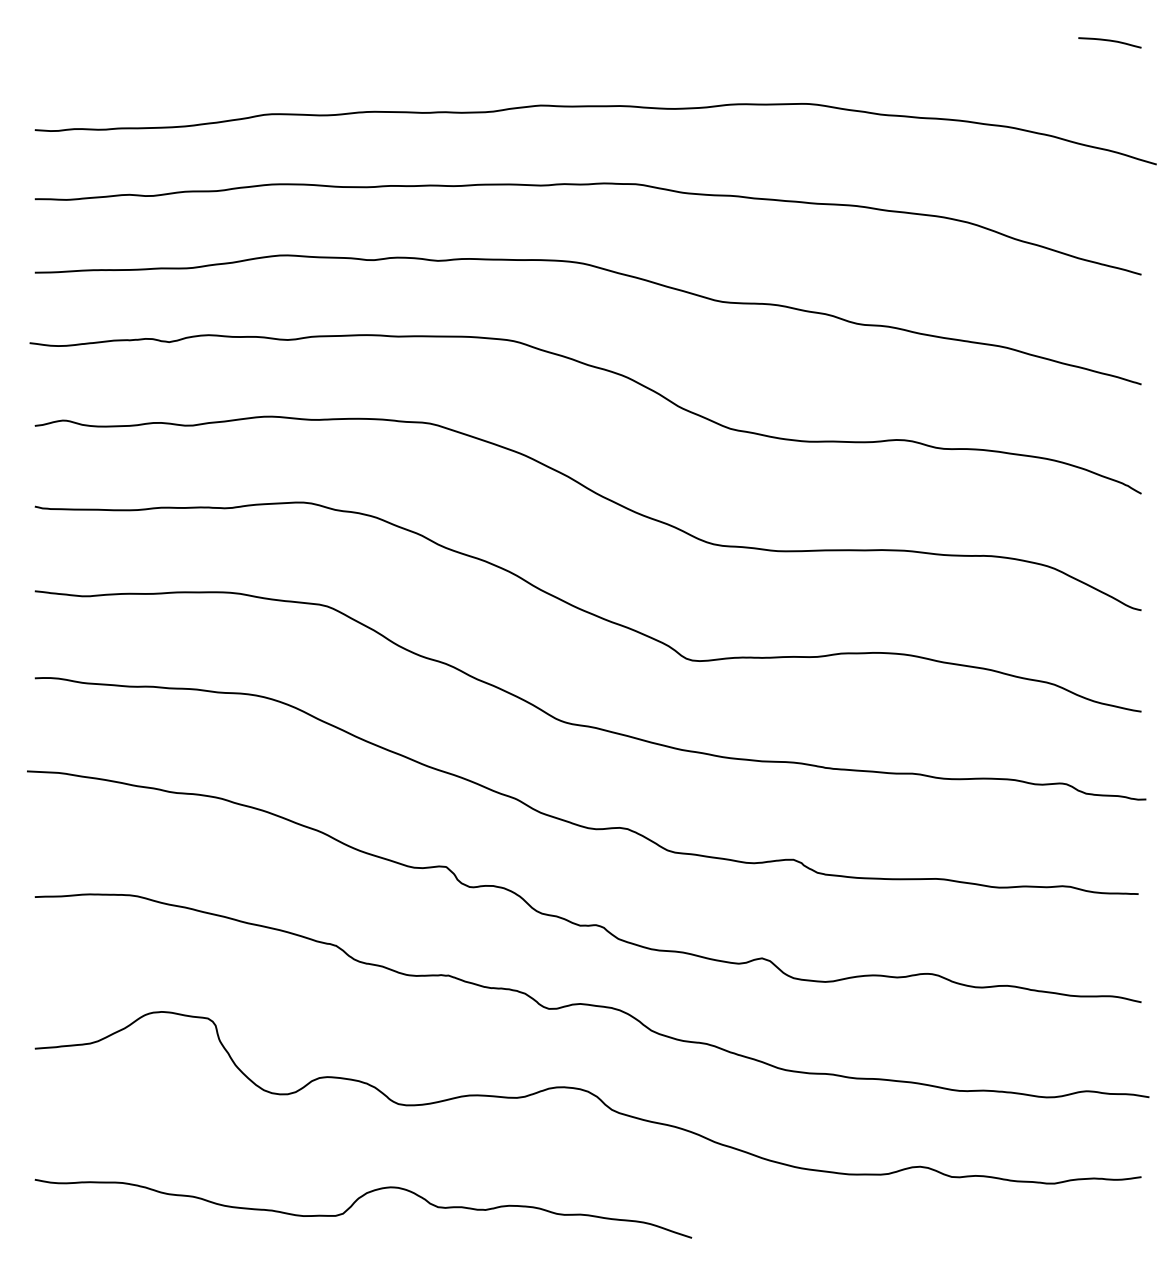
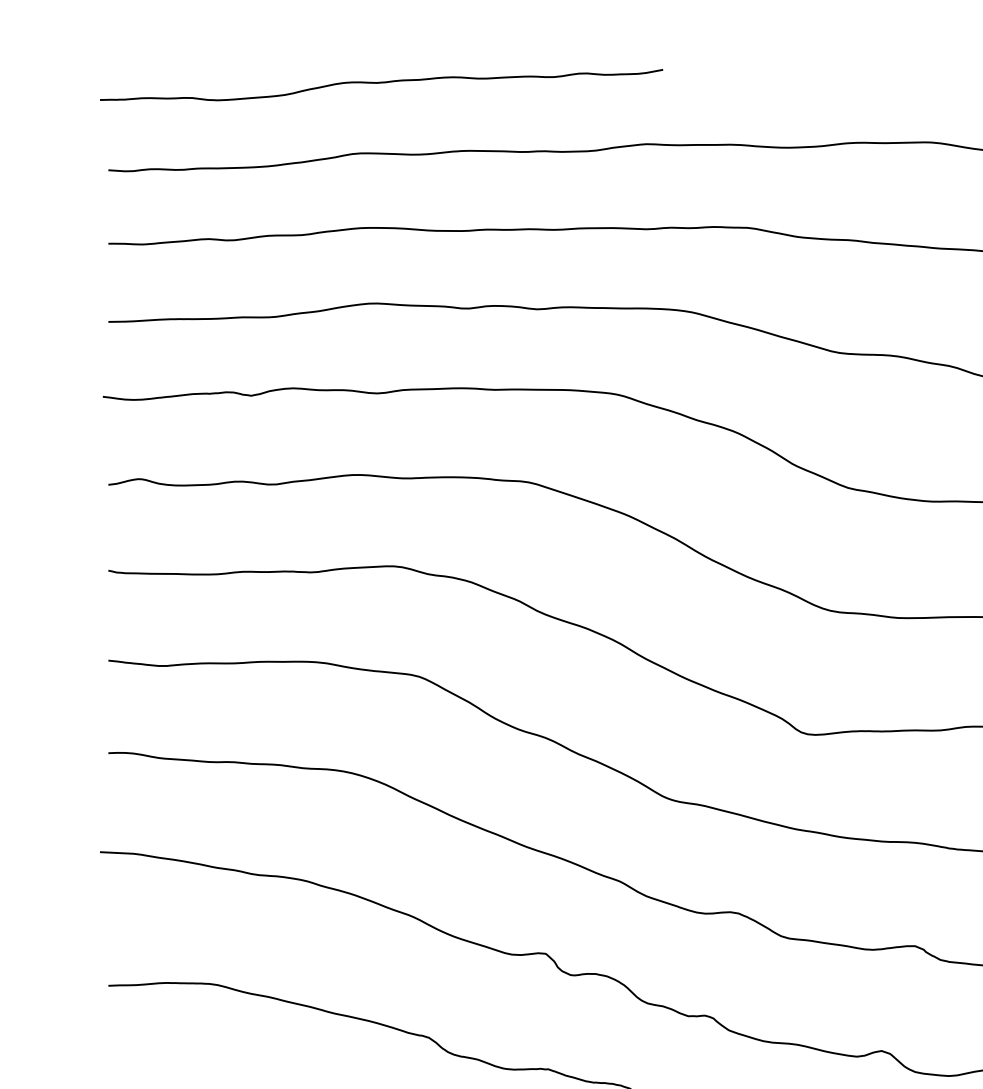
curve: (291, 48) -> (381, 83), added

